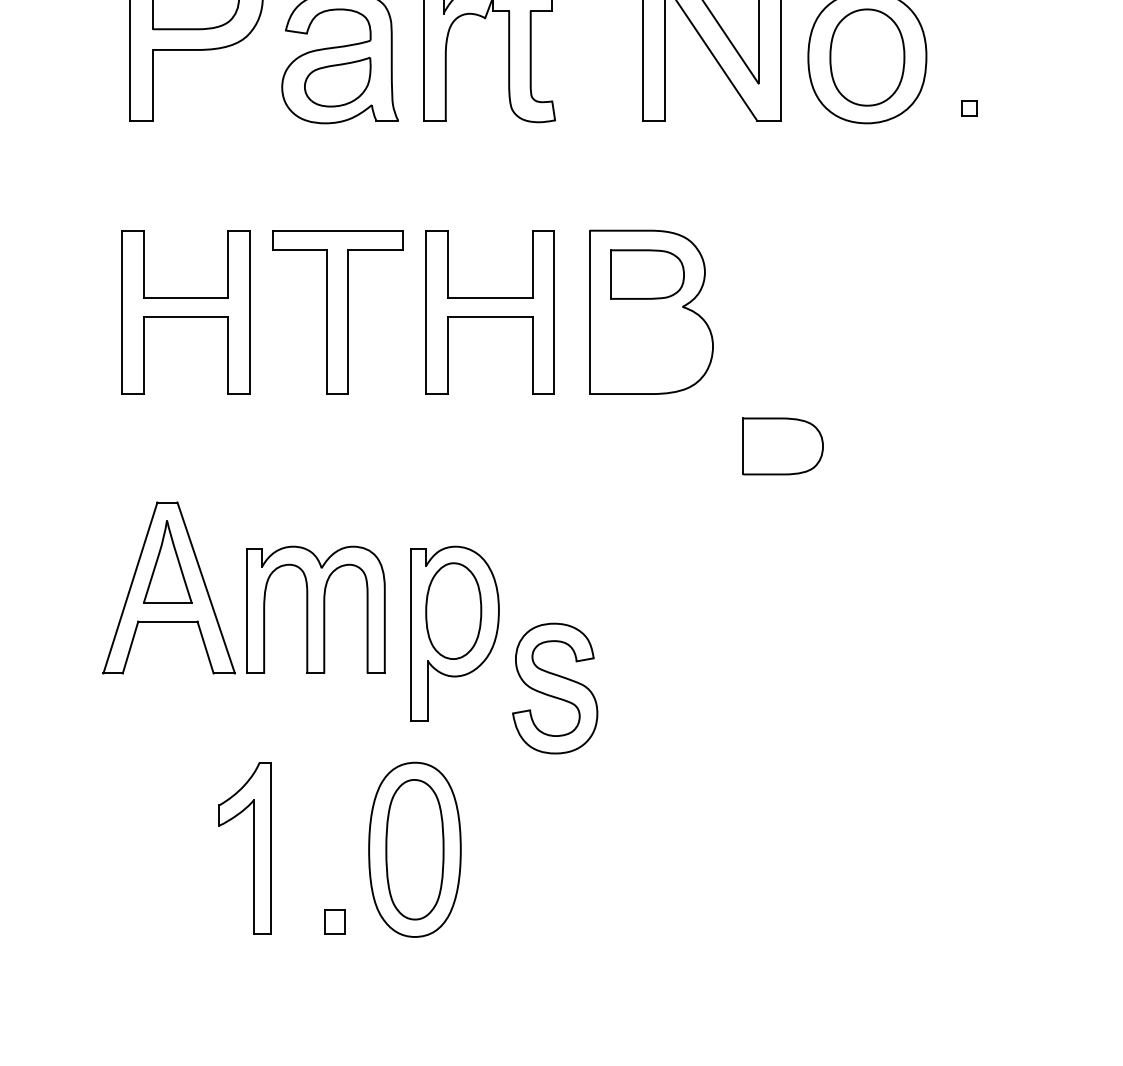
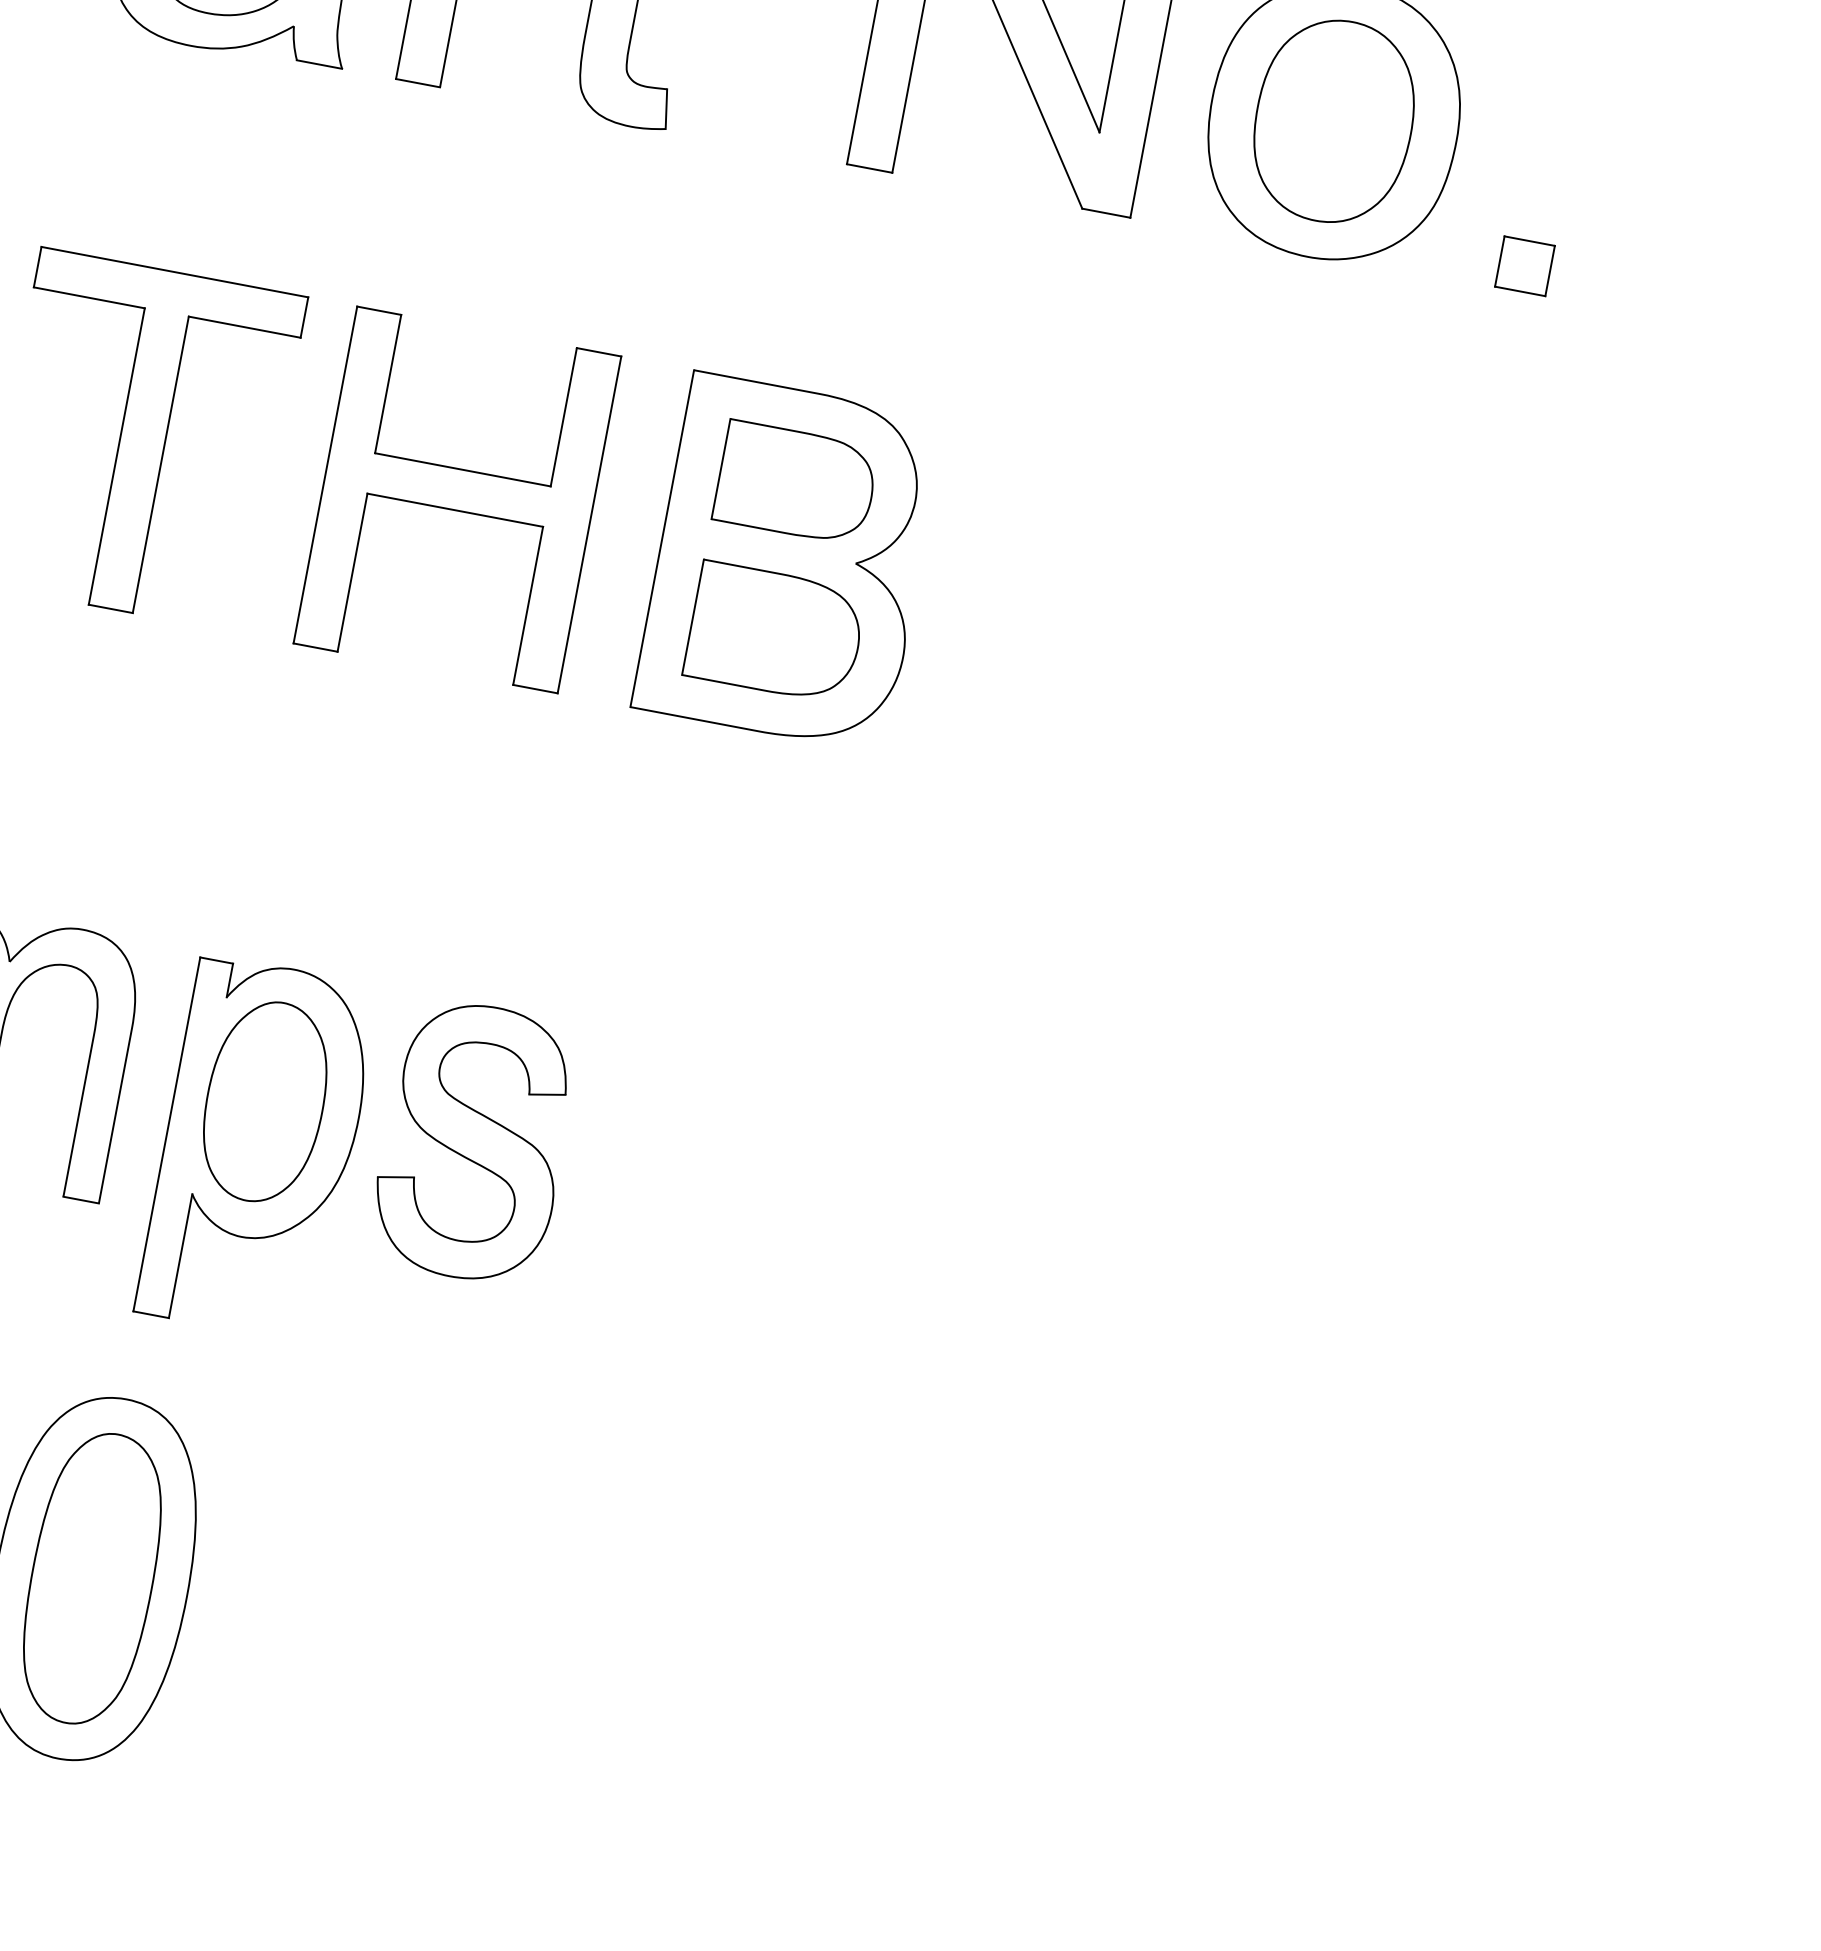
part: (969, 108) -> (1524, 266), size x1.67
part: (782, 446) -> (774, 632), moved
part: (555, 688) -> (475, 1142), moved

